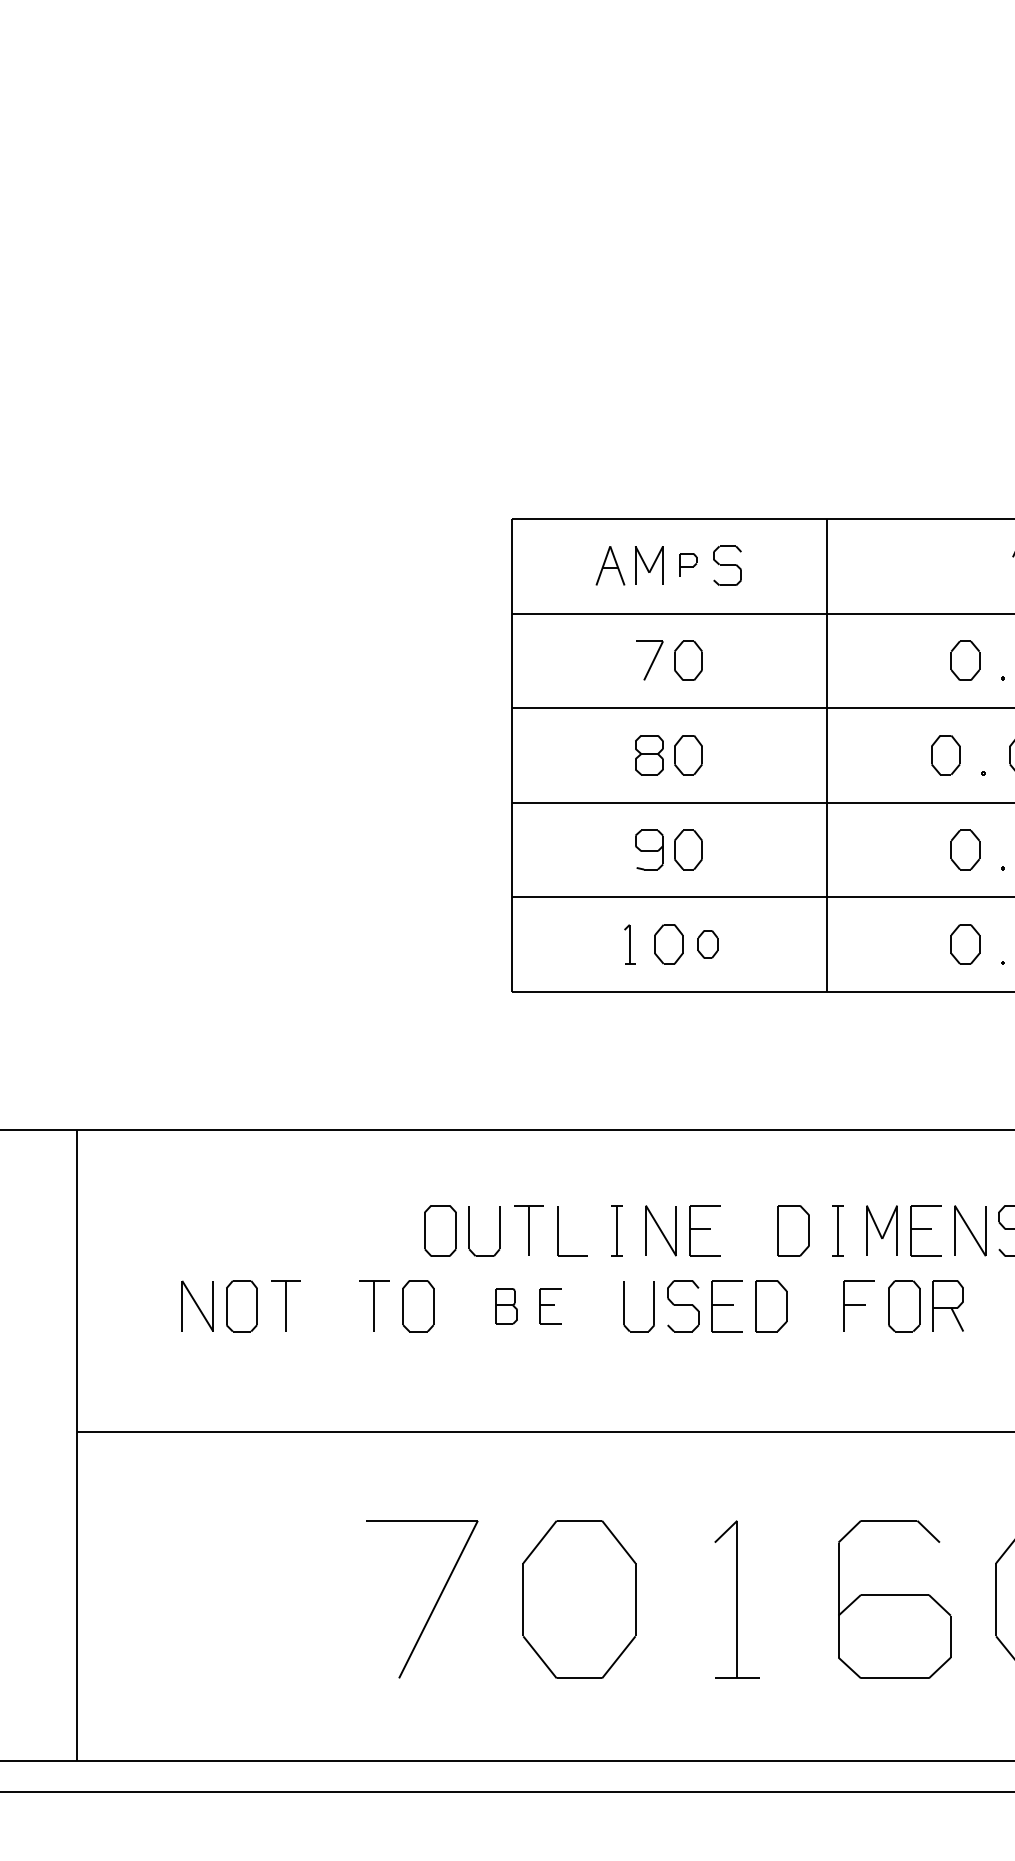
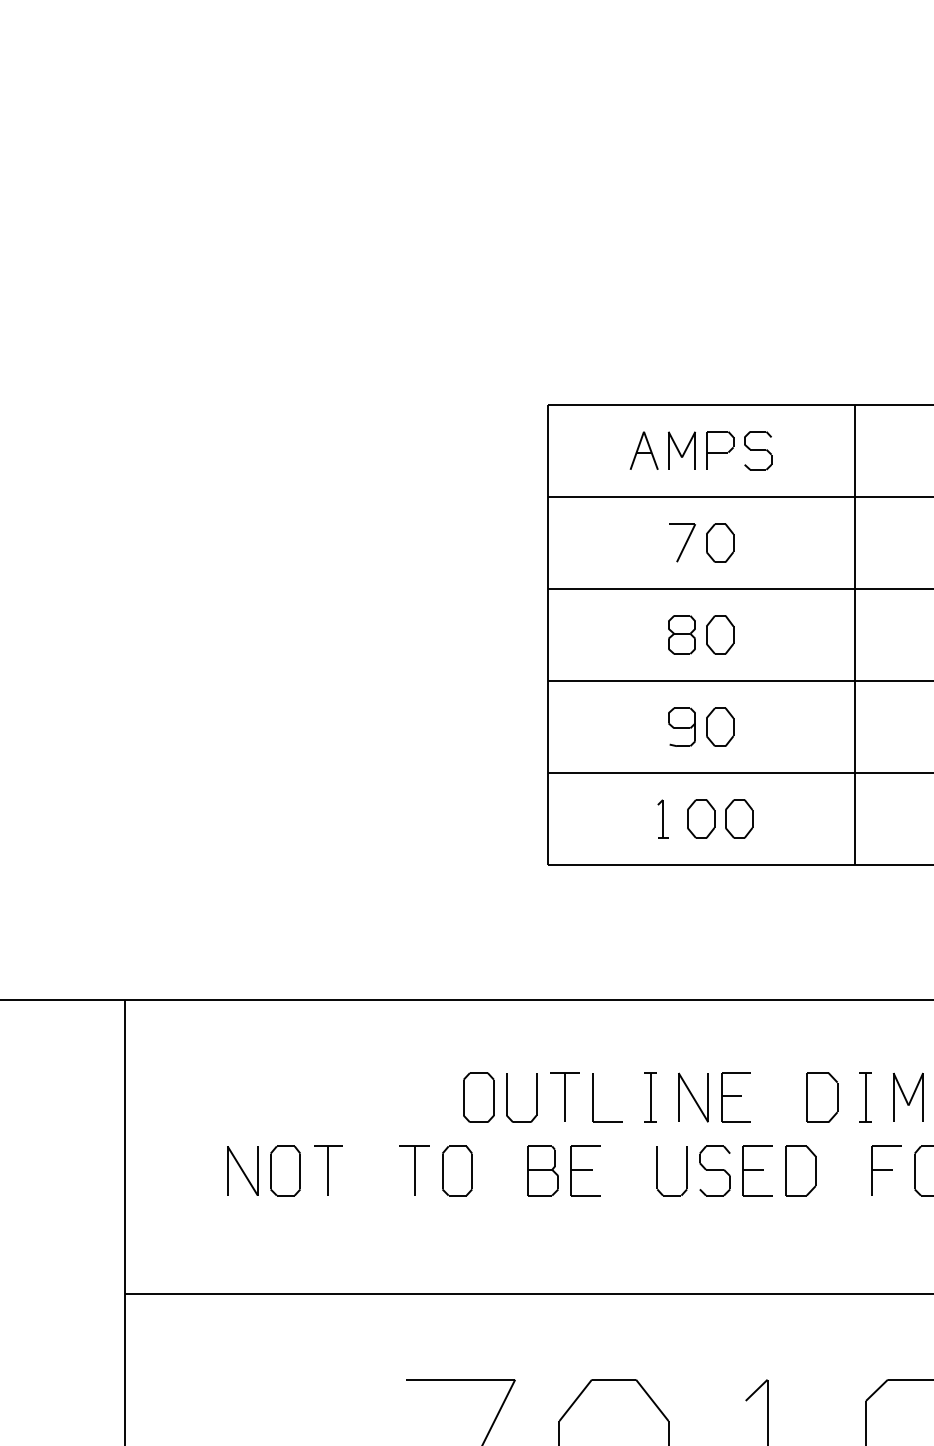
part: (688, 564) -> (720, 449), size x1.67
part: (707, 944) -> (738, 819), size x1.43
part: (506, 1306) -> (543, 1171), size x1.43
part: (550, 1306) -> (585, 1171), size x1.43

